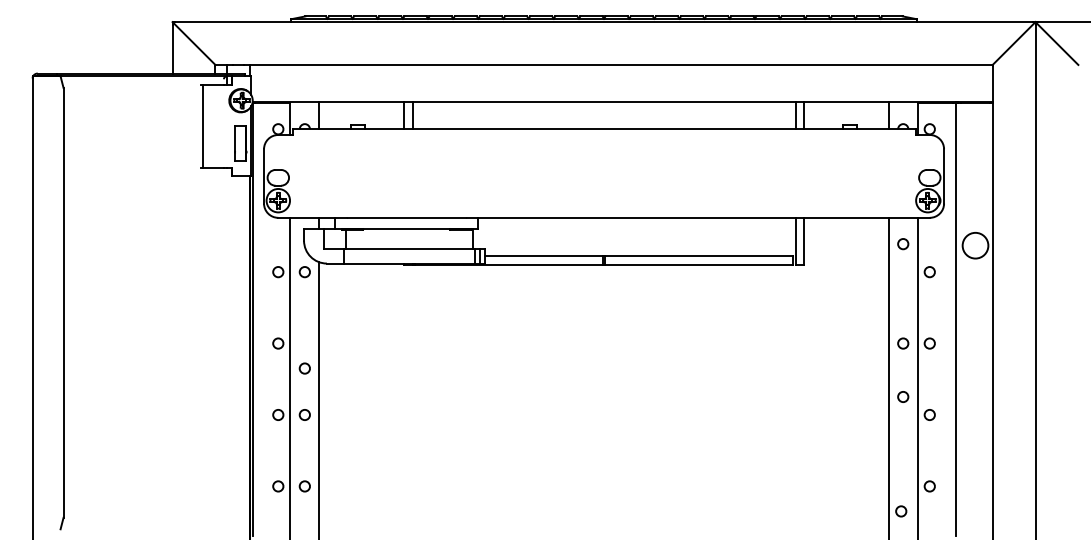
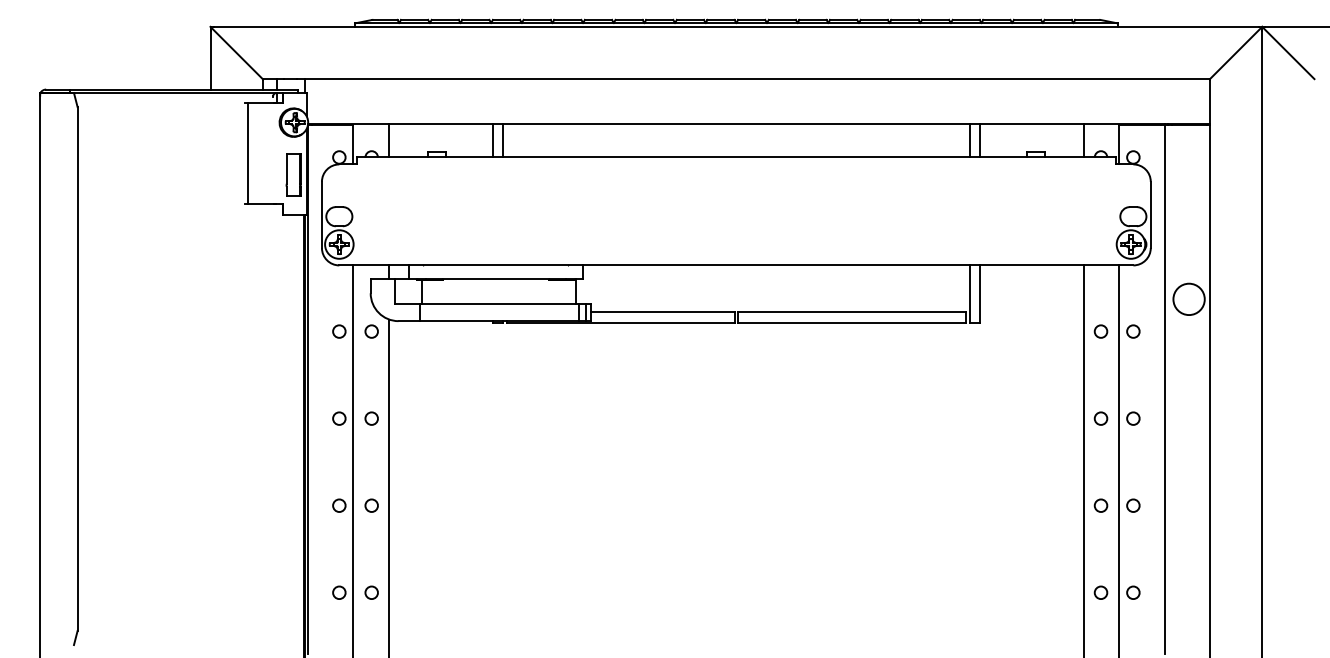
circle: (903, 244) -> (1101, 332), moved
circle: (304, 368) -> (371, 418), moved
circle: (903, 396) -> (1101, 505), moved
circle: (901, 511) -> (1101, 592), moved

